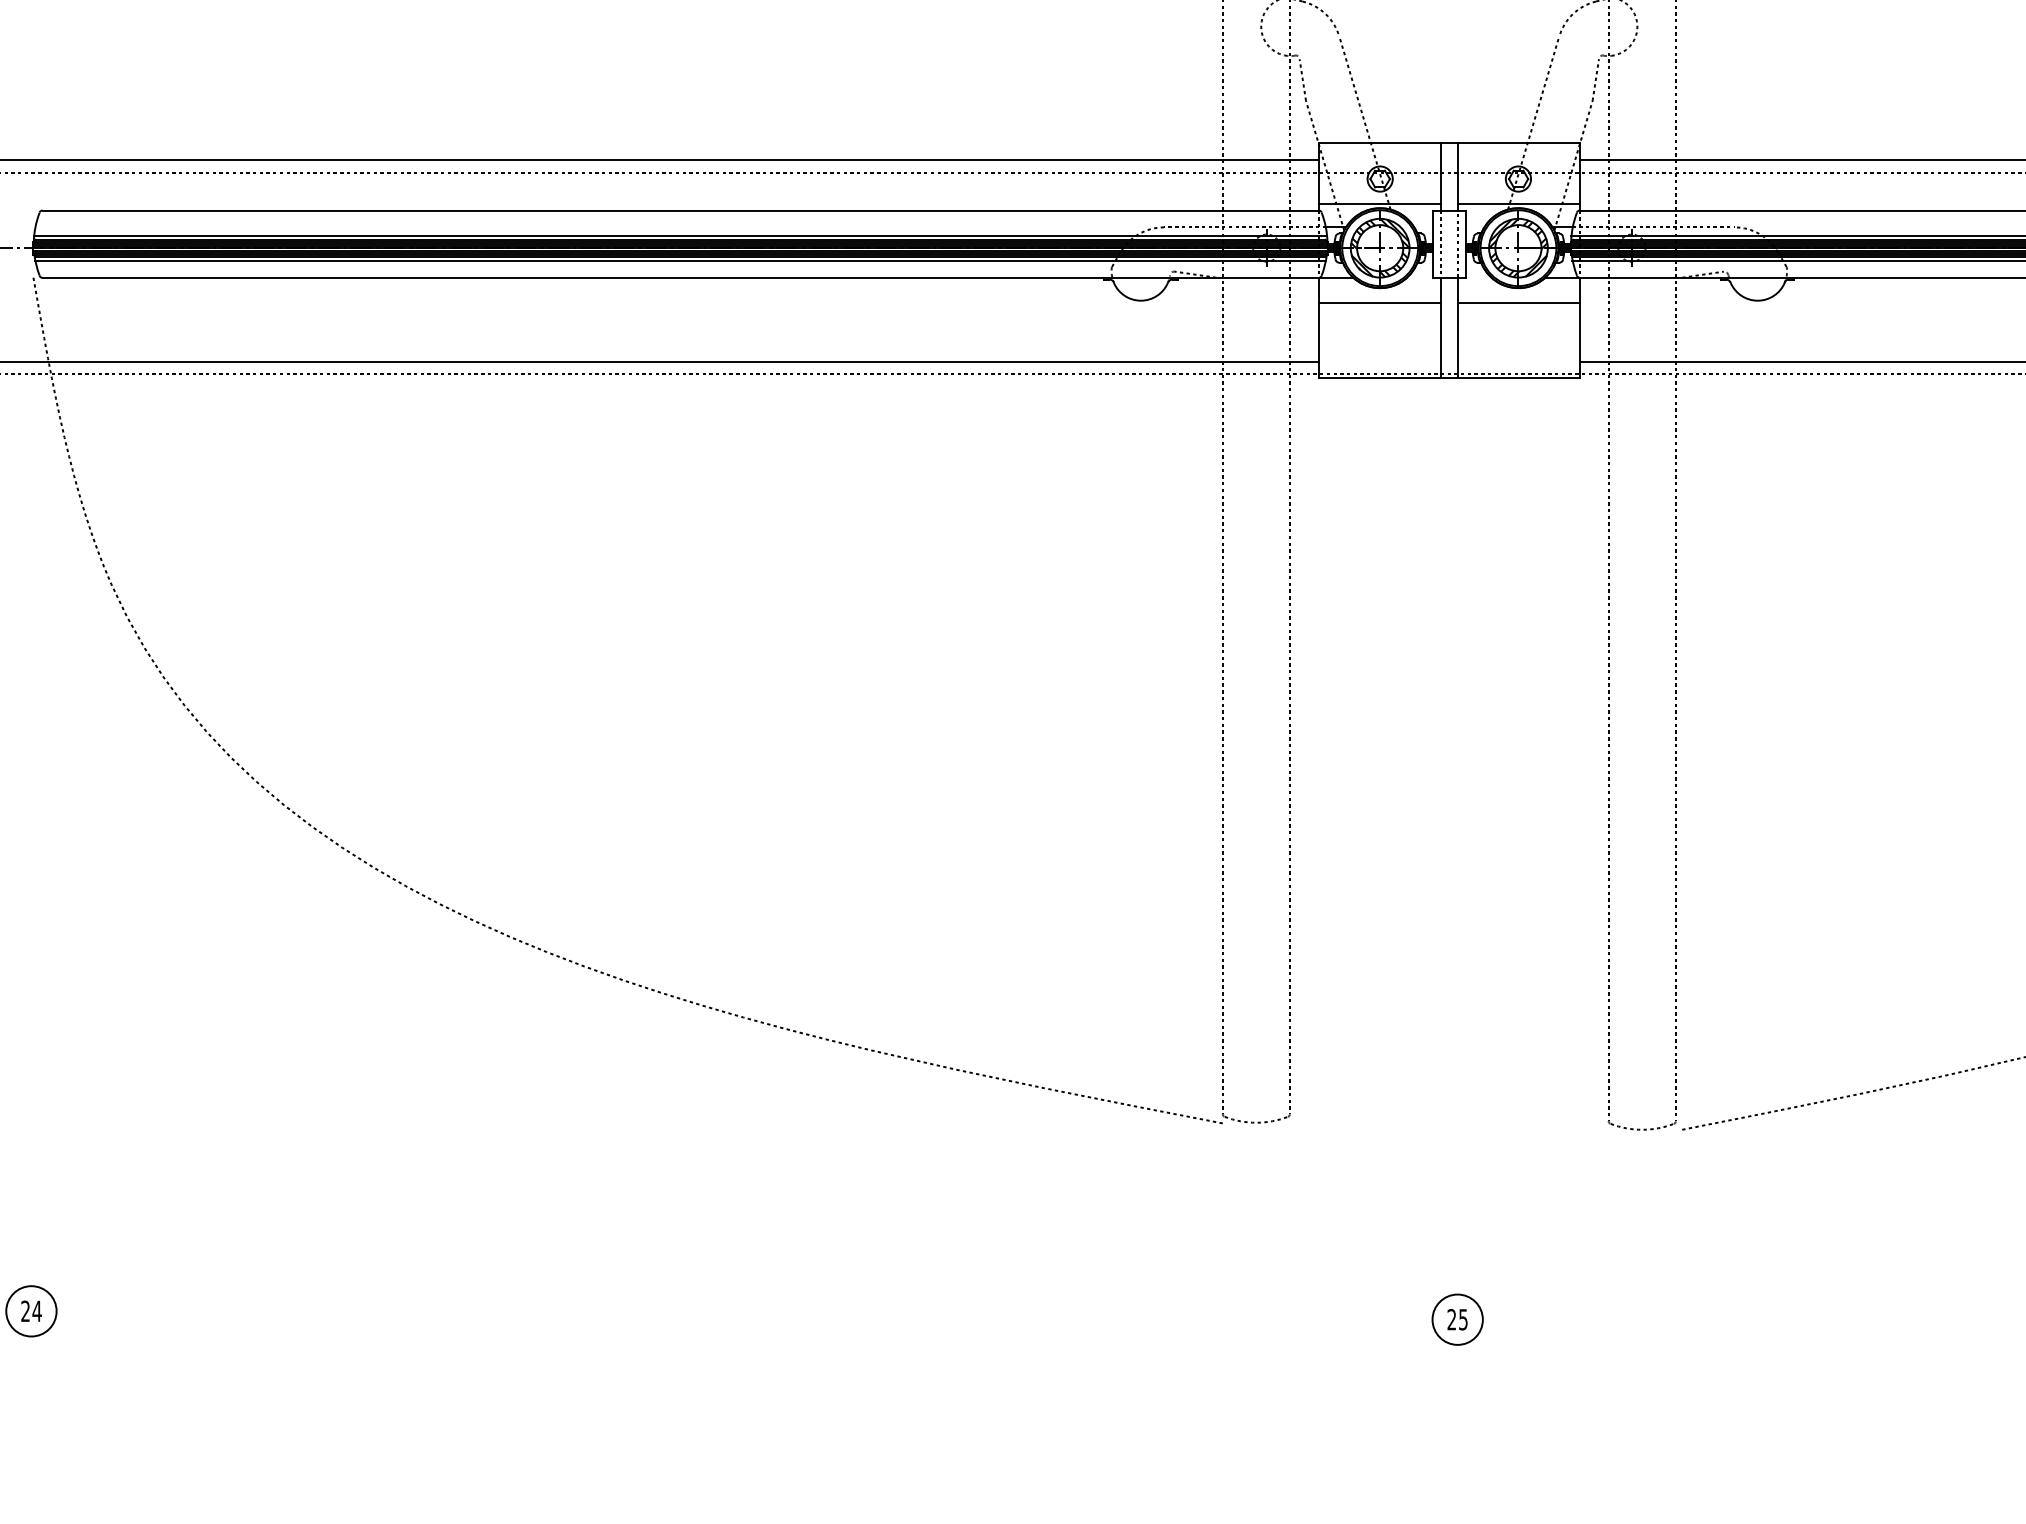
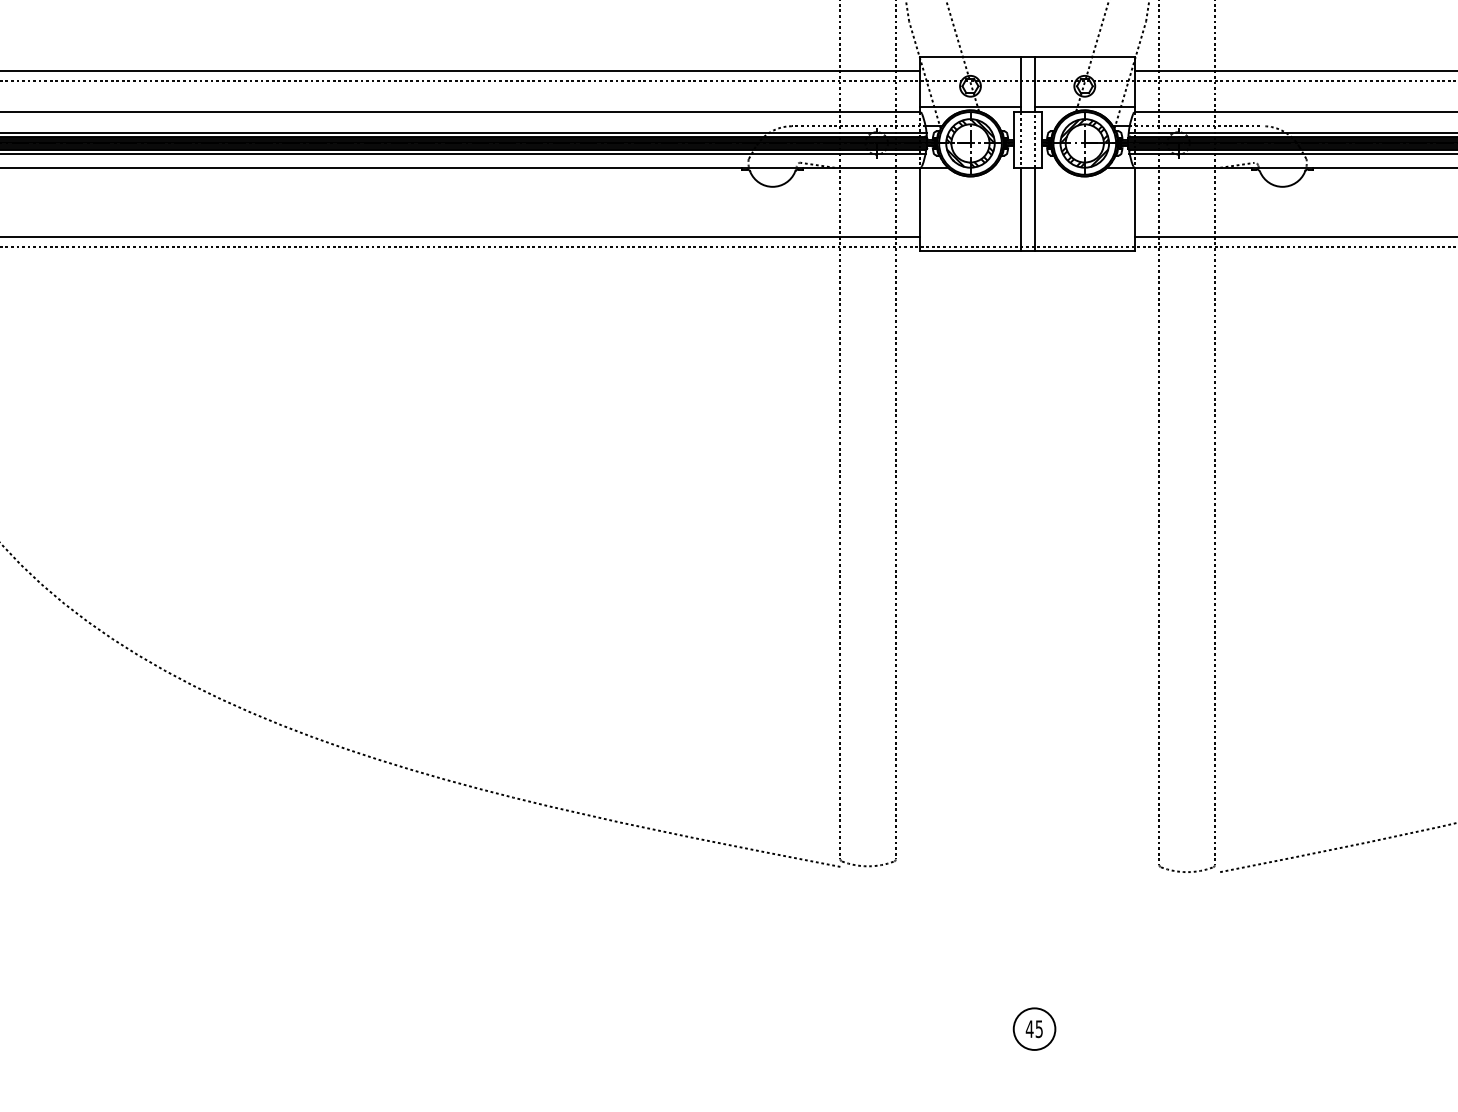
line: (1379, 302) -> (969, 188), removed
line: (1518, 302) -> (1084, 188), removed
text: (1451, 1319) -> (1029, 1028), 25 -> 45

